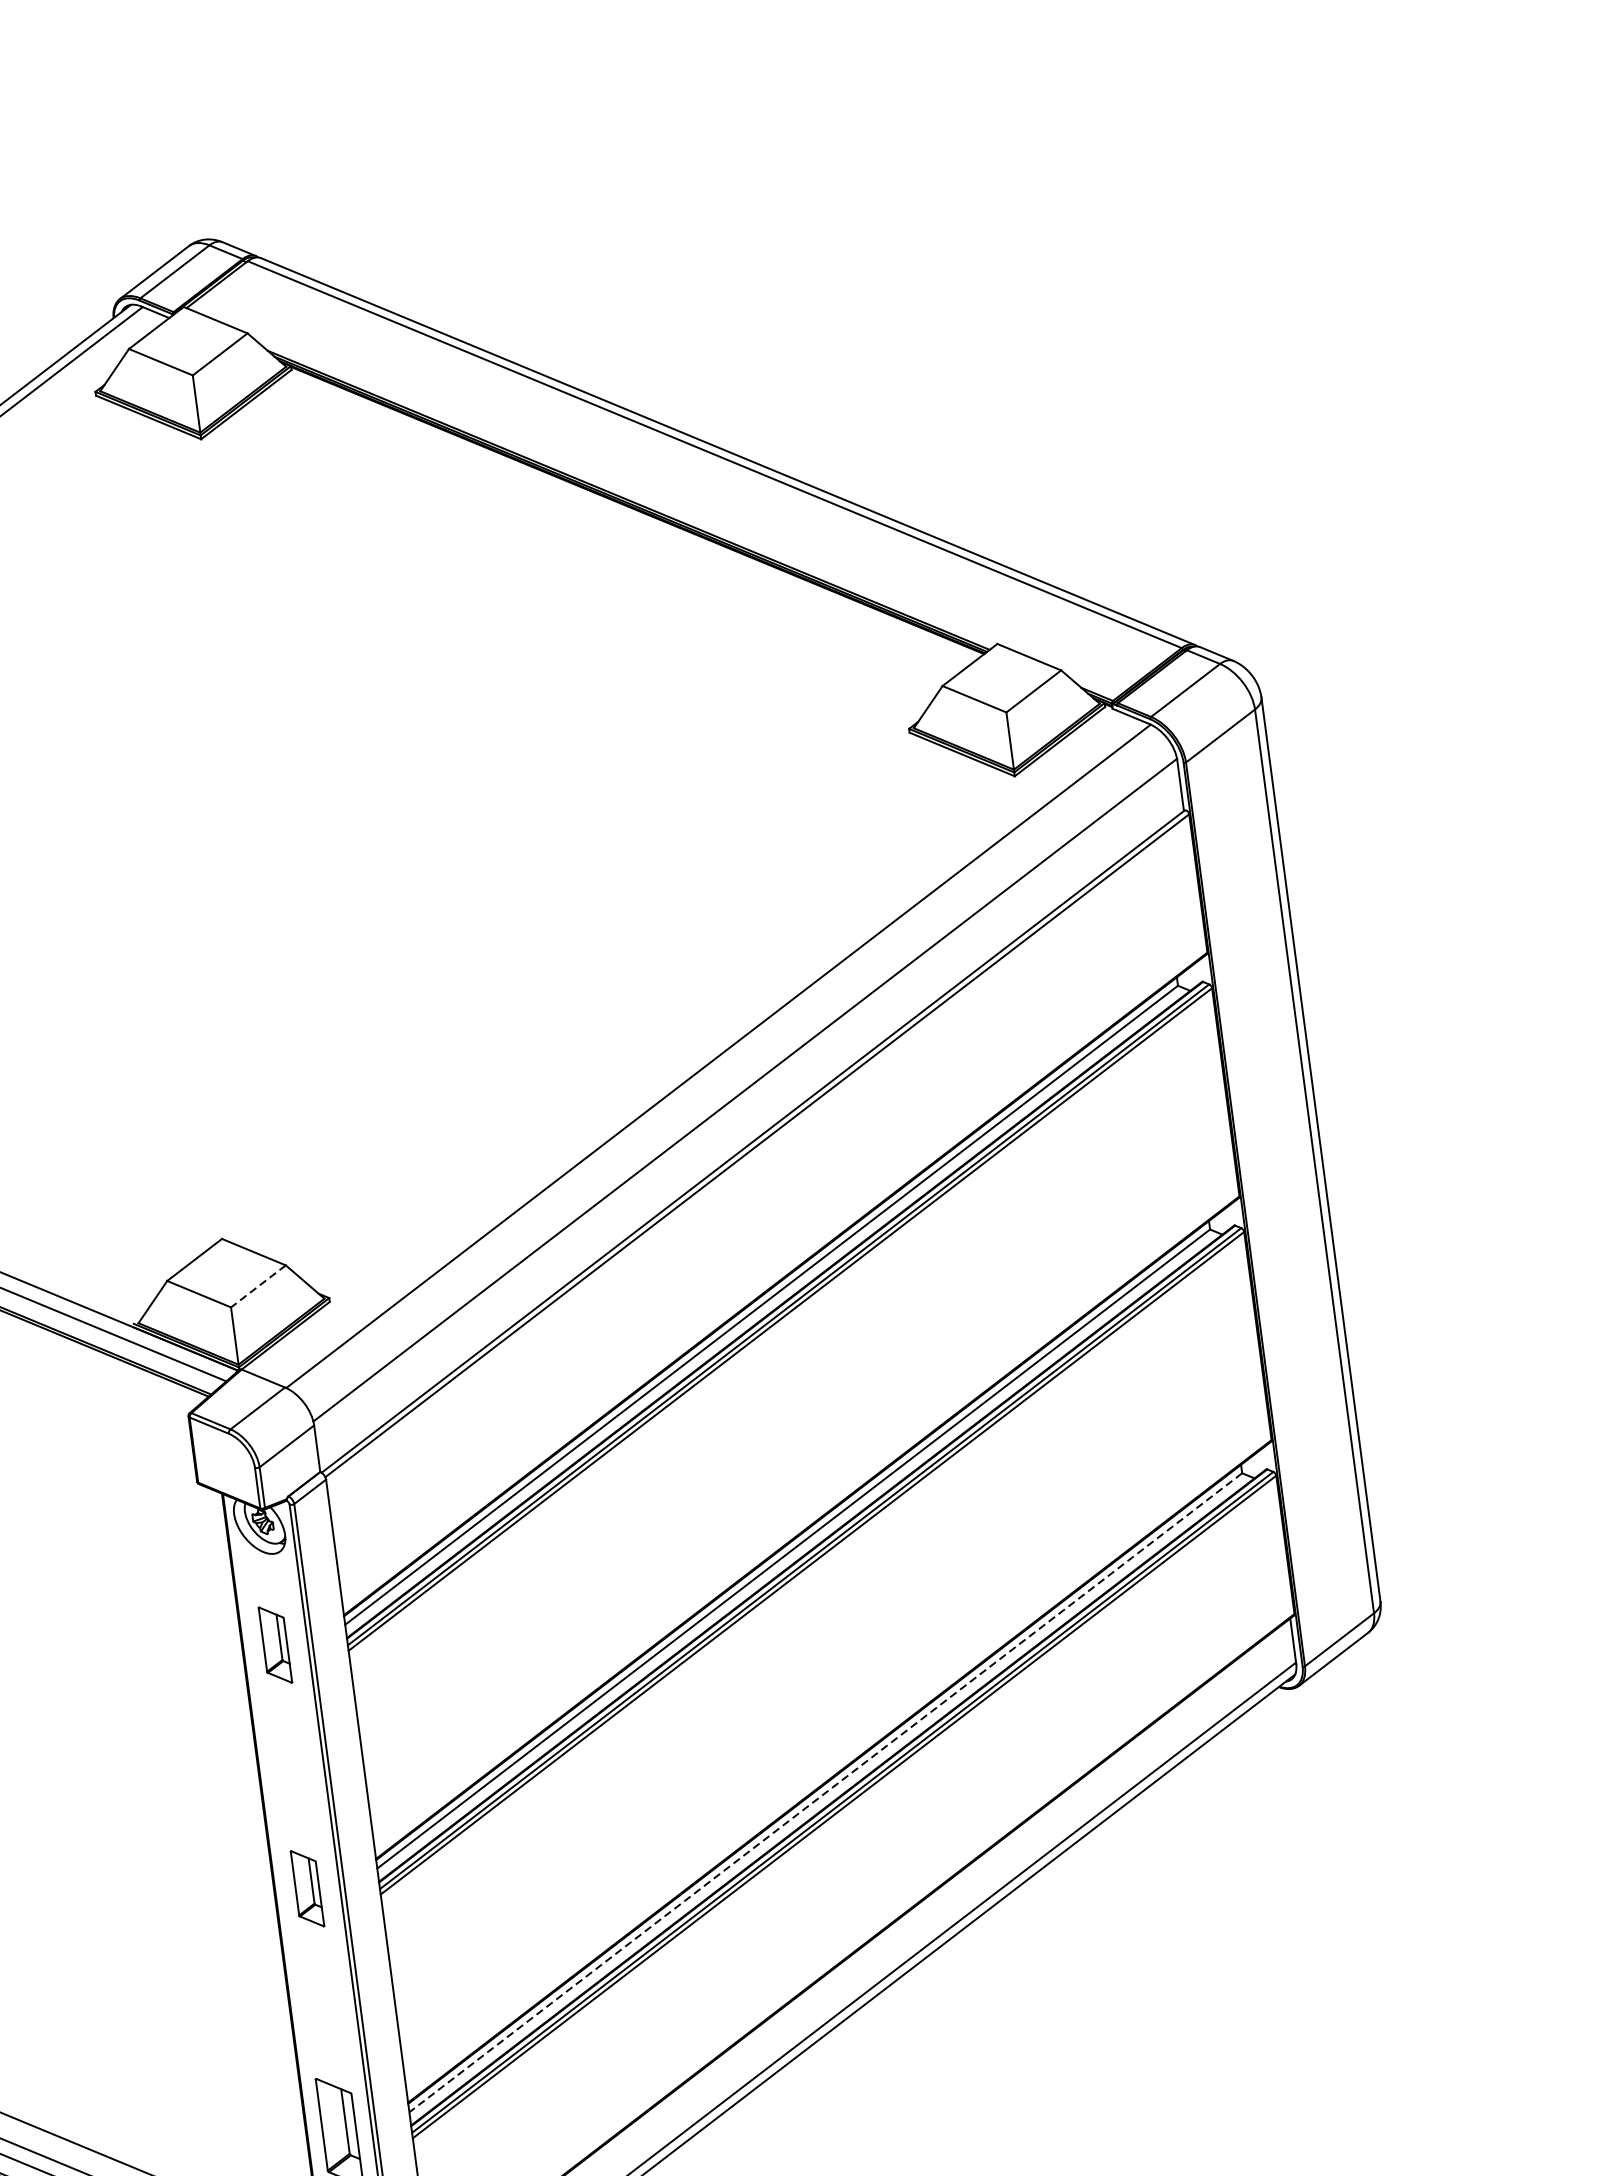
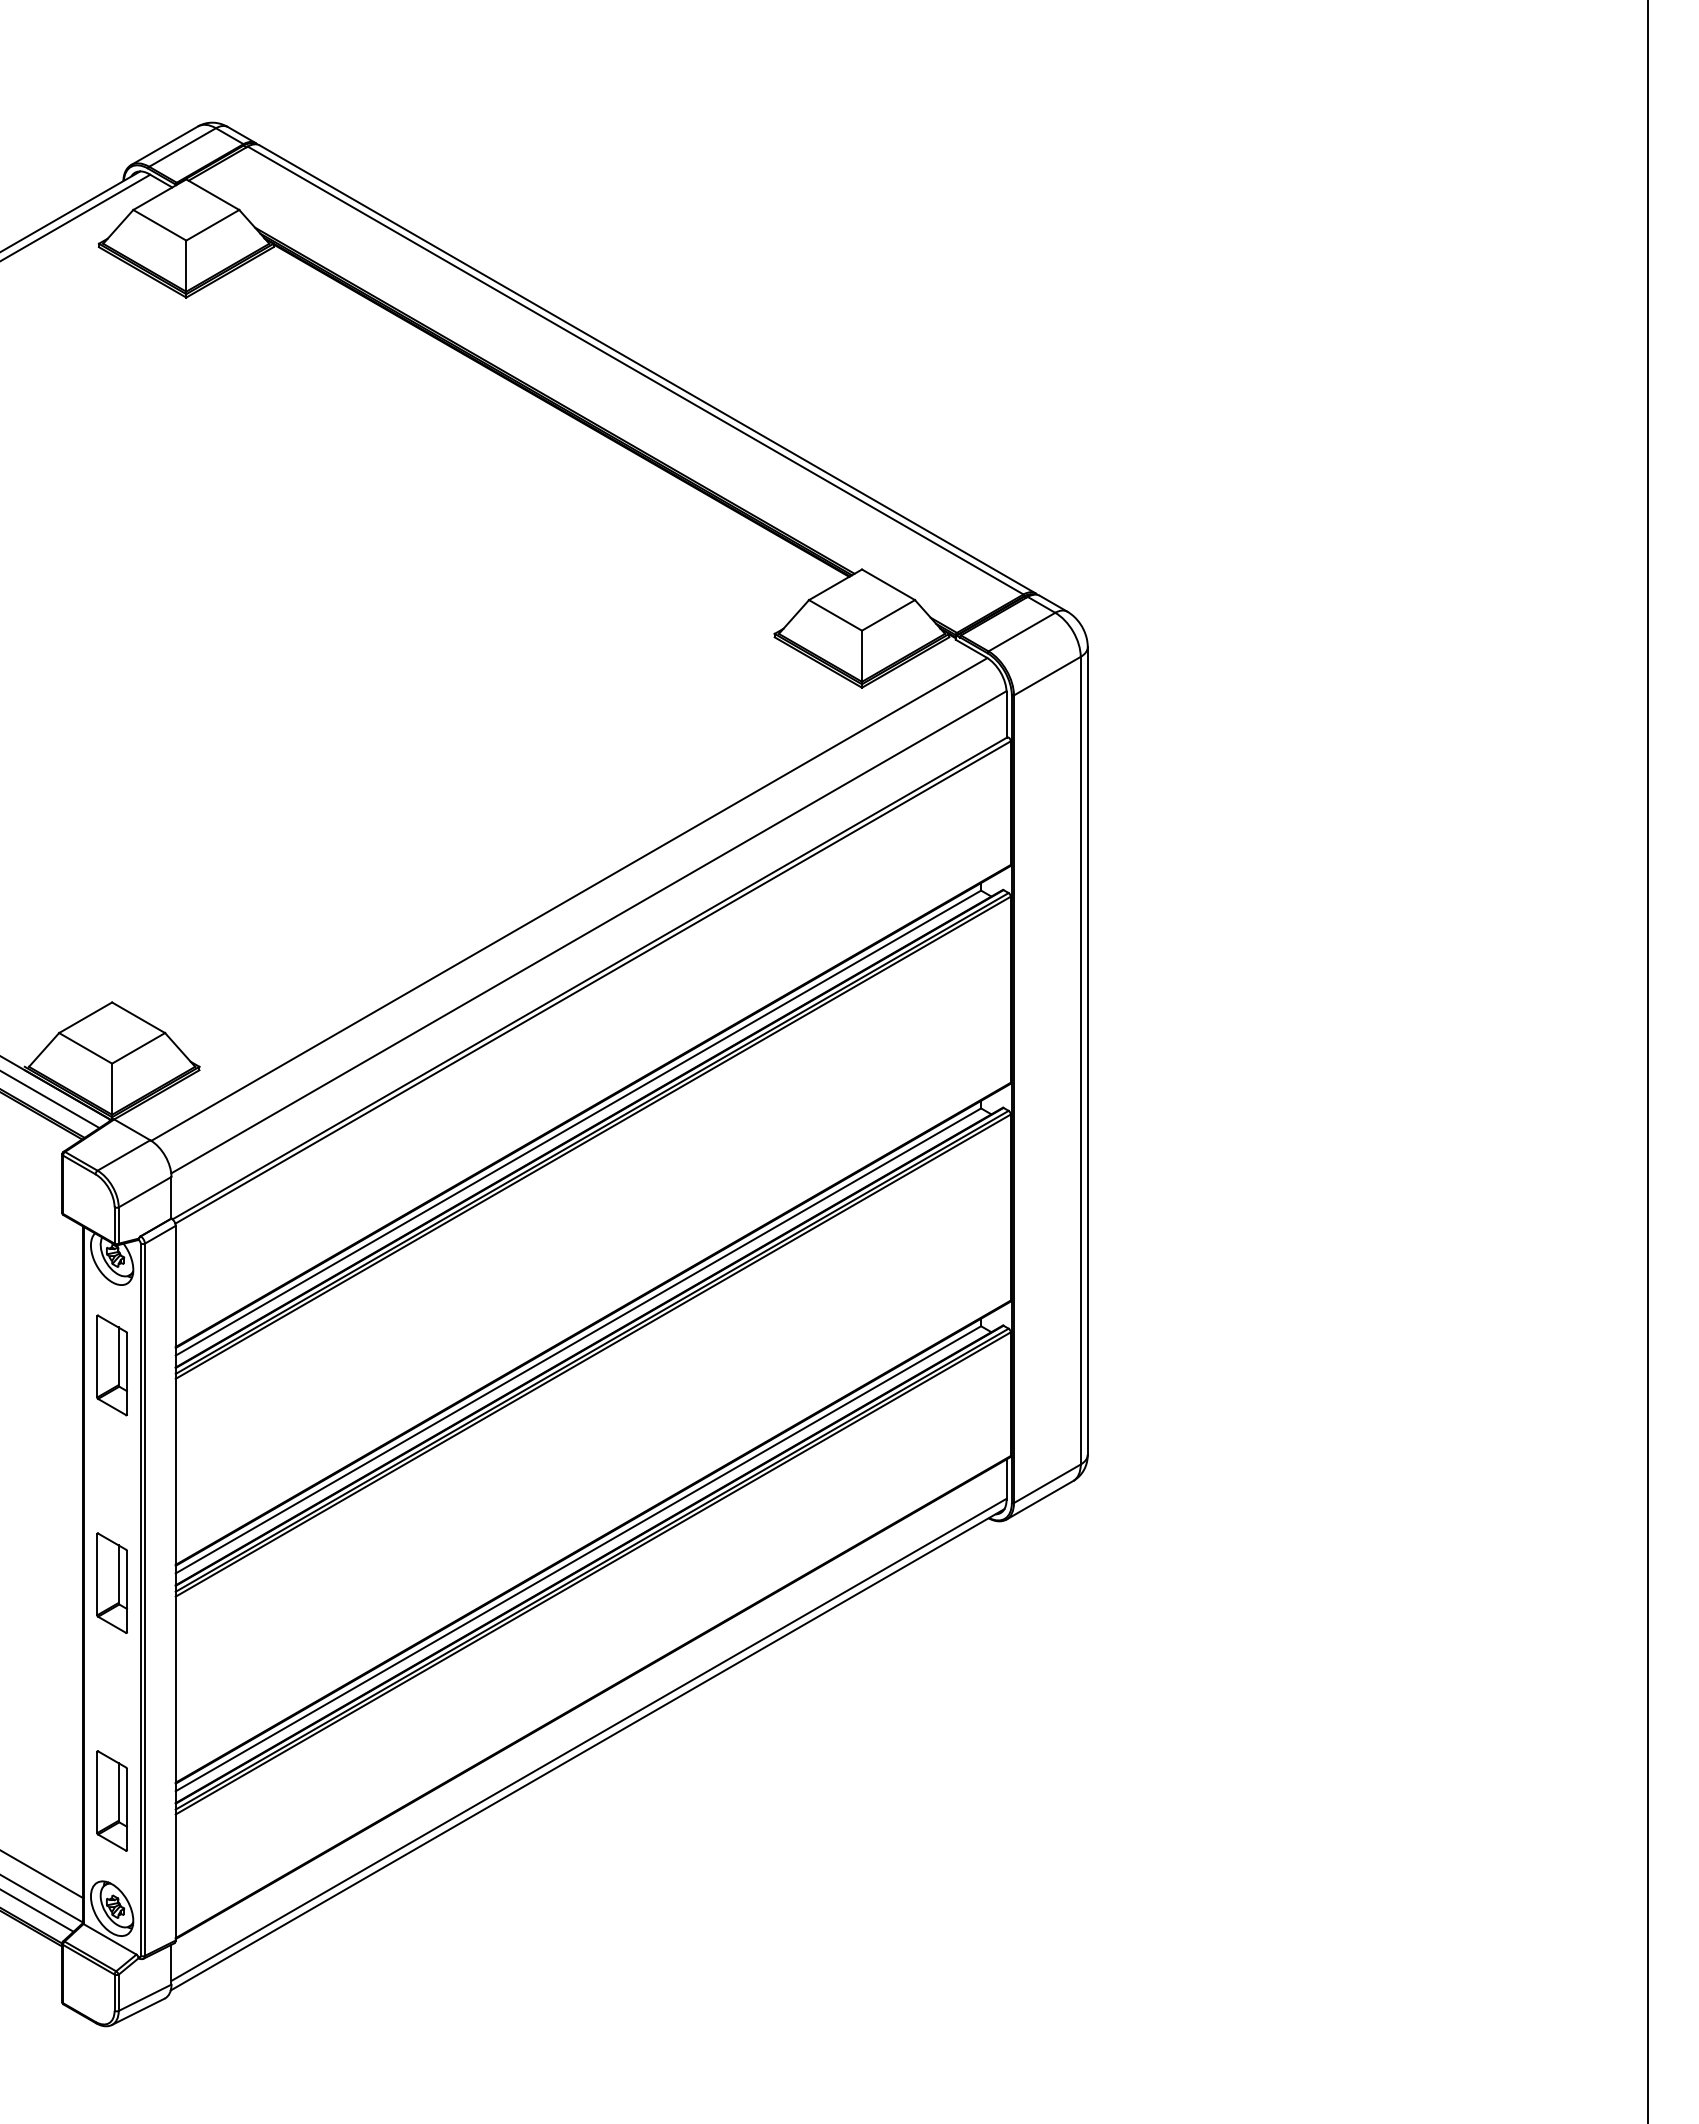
line: (258, 1286) -> (138, 1048), dashed -> solid
part: (274, 1645) -> (111, 1365), size x1.43
line: (825, 1793) -> (578, 1559), dashed -> solid
part: (306, 1888) -> (111, 1582), size x1.43

